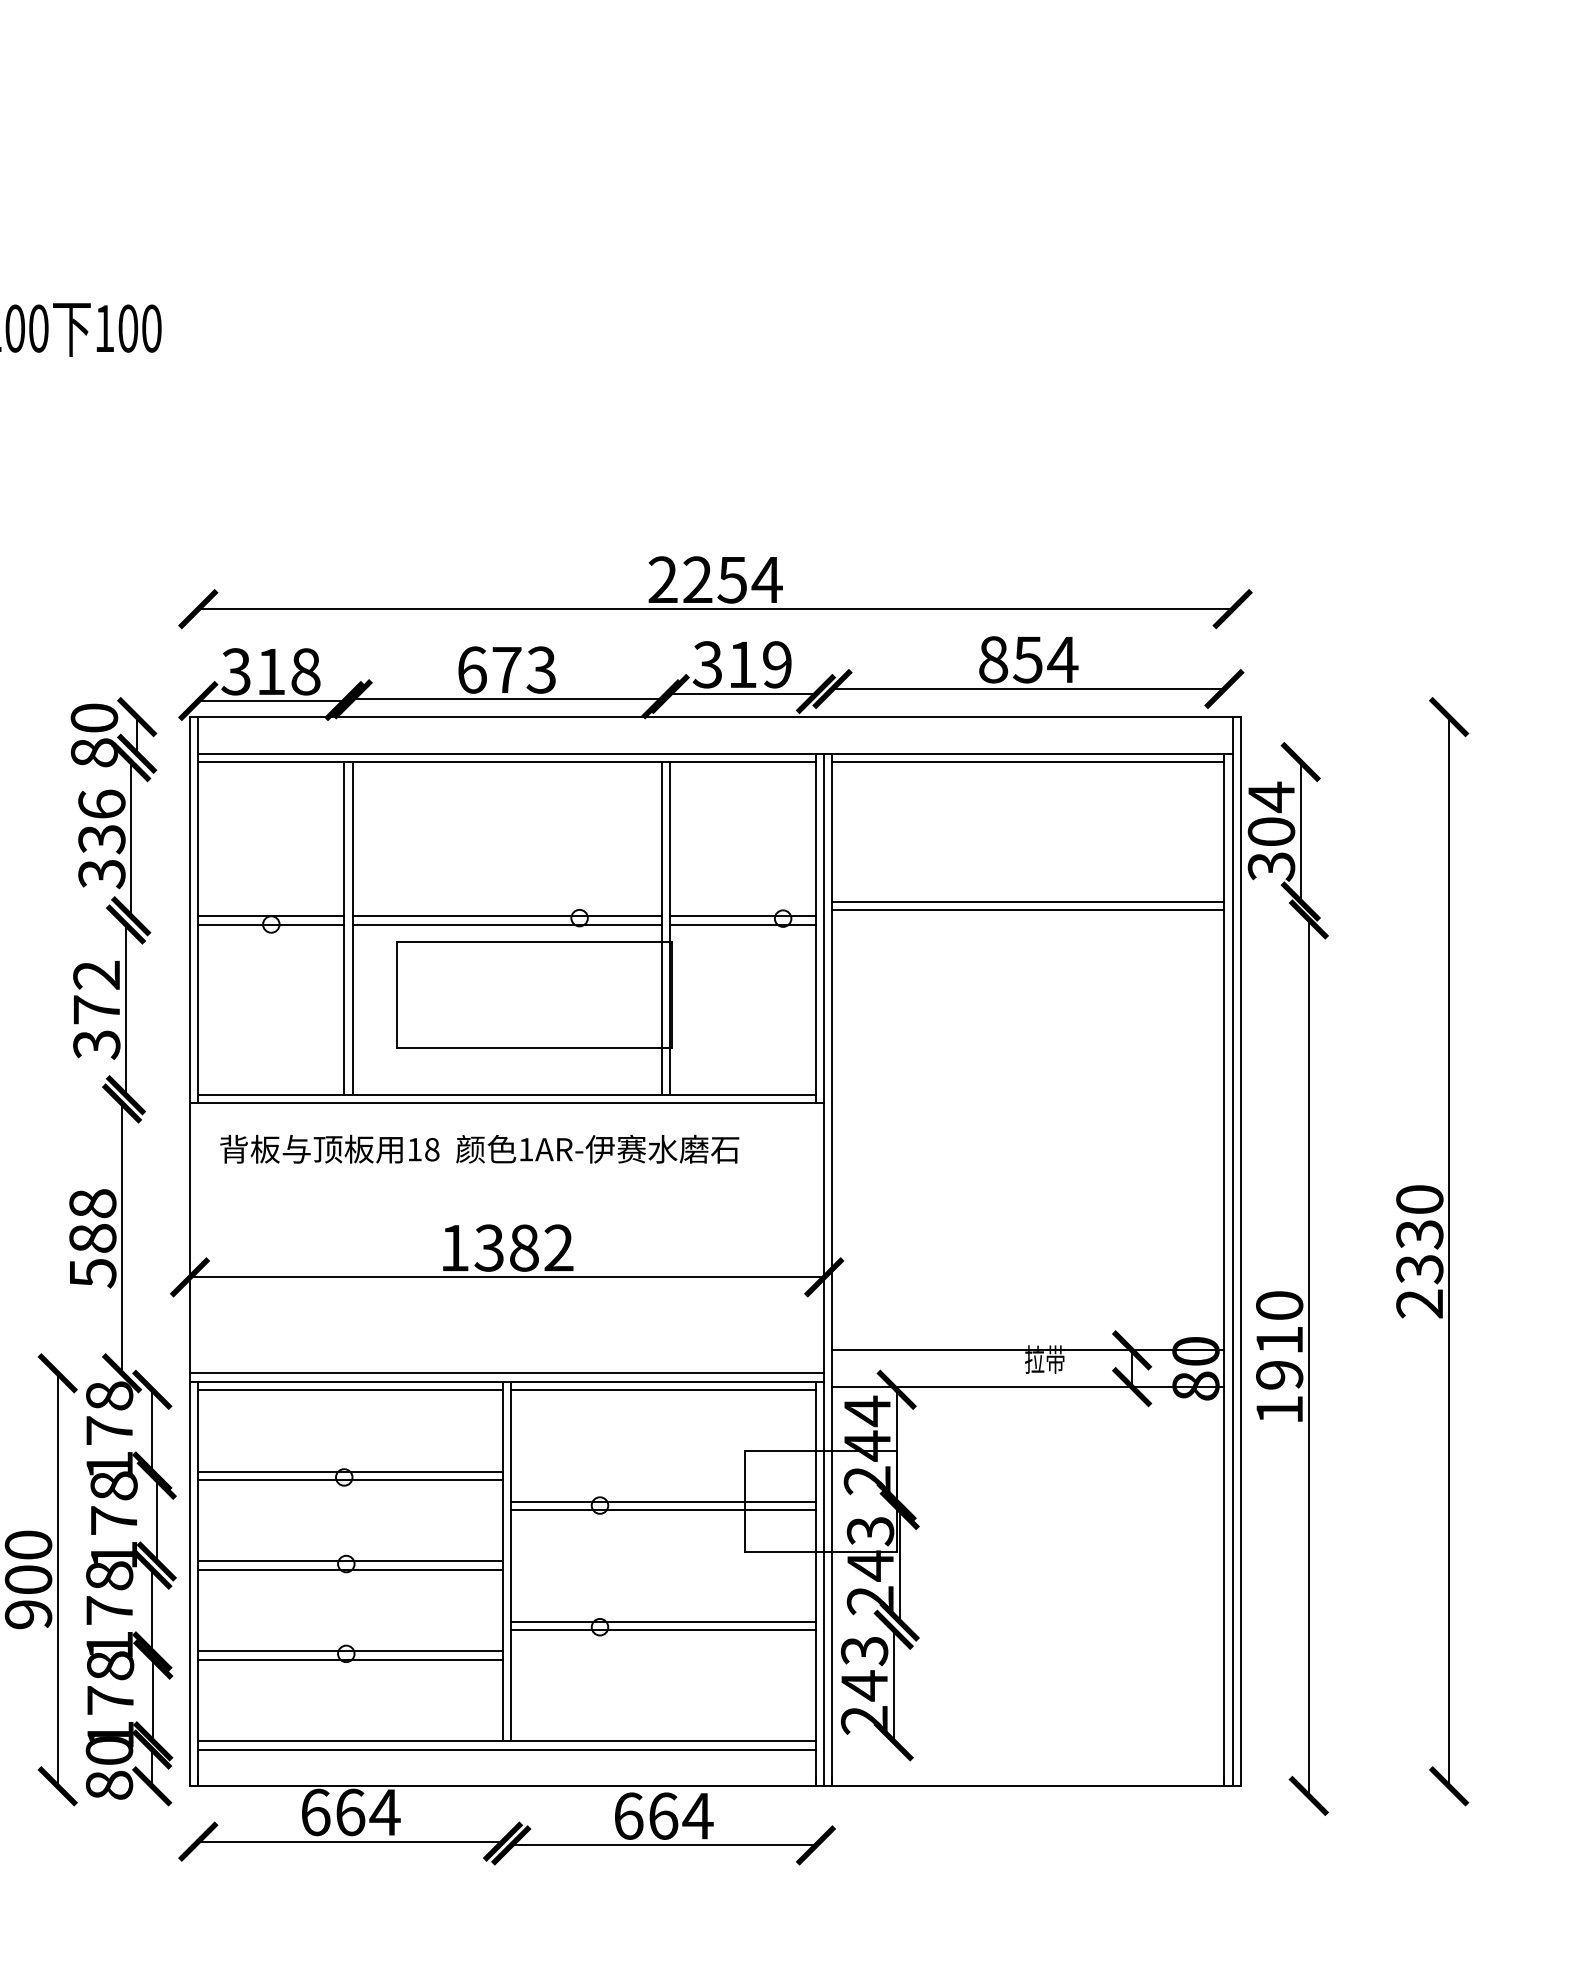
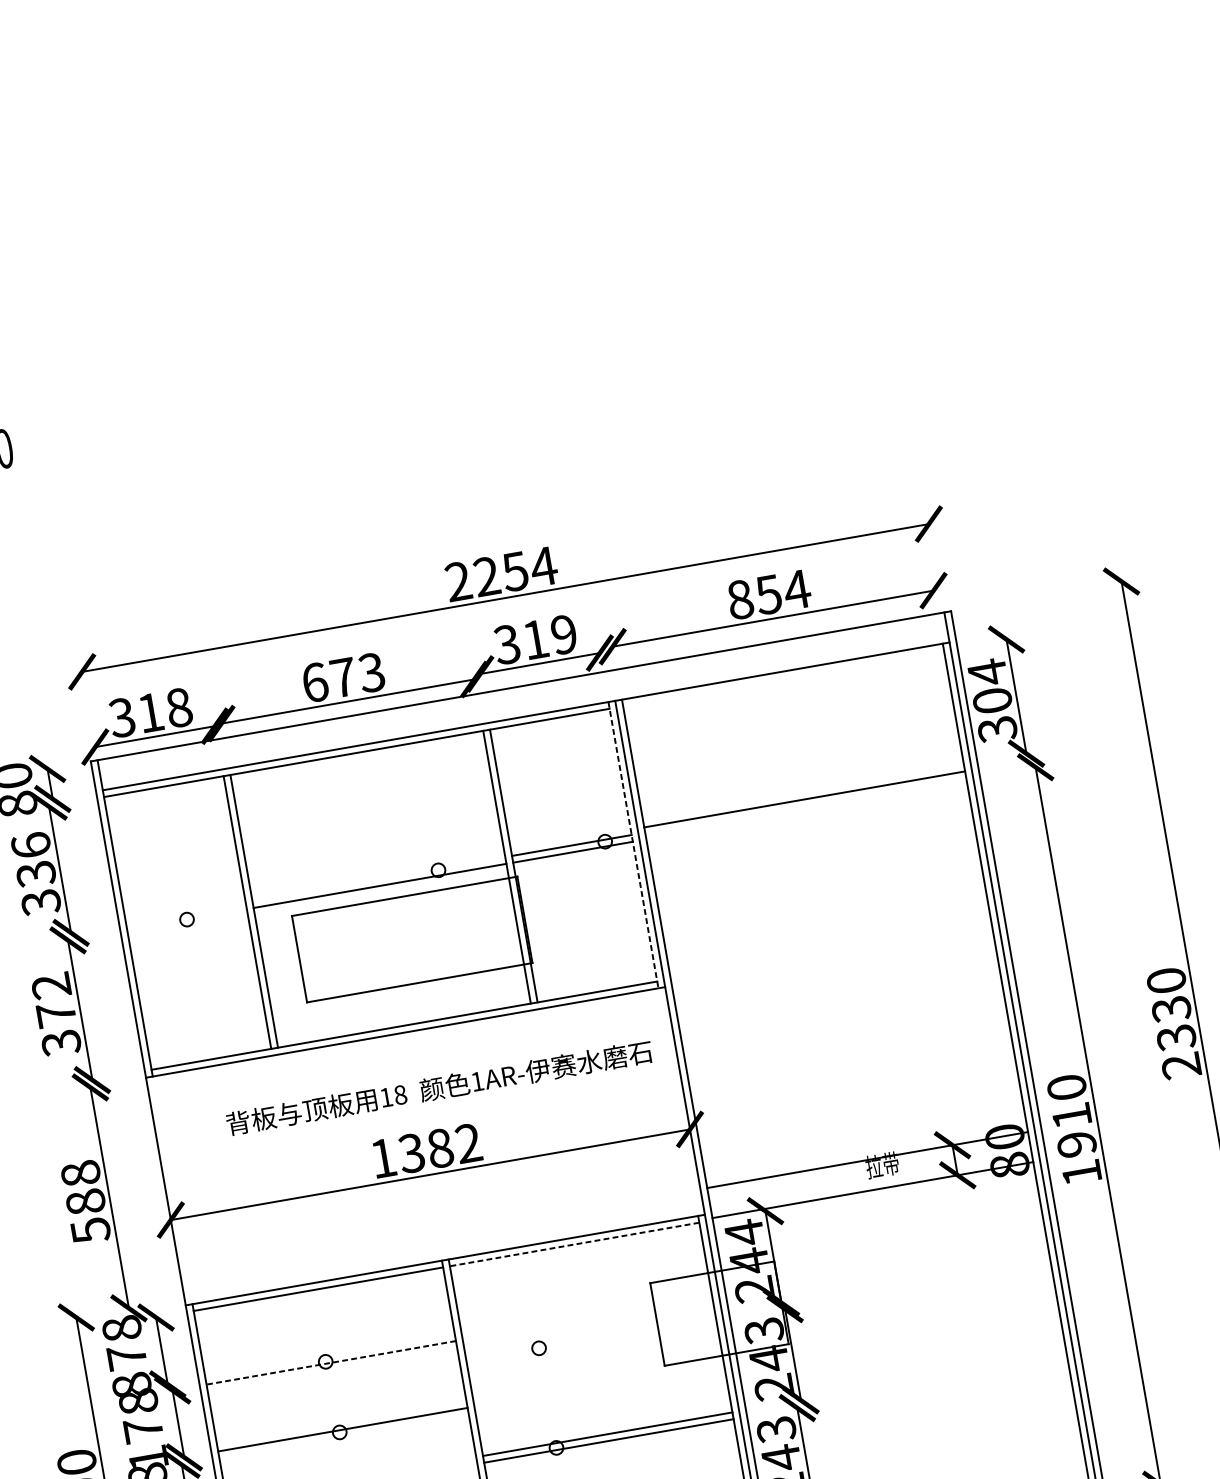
line: (1028, 762) -> (783, 678), removed
line: (1028, 901) -> (803, 792), removed
line: (271, 916) -> (186, 913), removed
line: (506, 916) -> (378, 879), removed
line: (271, 924) -> (187, 919), removed
line: (815, 928) -> (633, 845), solid -> dashed
text: (479, 1148) -> (439, 1087), moved
line: (507, 1373) -> (444, 1253), removed
line: (663, 1389) -> (574, 1244), solid -> dashed
text: (109, 1465) -> (131, 1385), 178 -> 878
line: (350, 1471) -> (329, 1356), removed
line: (350, 1479) -> (331, 1362), solid -> dashed
line: (663, 1501) -> (590, 1335), removed
line: (663, 1510) -> (591, 1343), removed
line: (350, 1569) -> (343, 1436), removed

